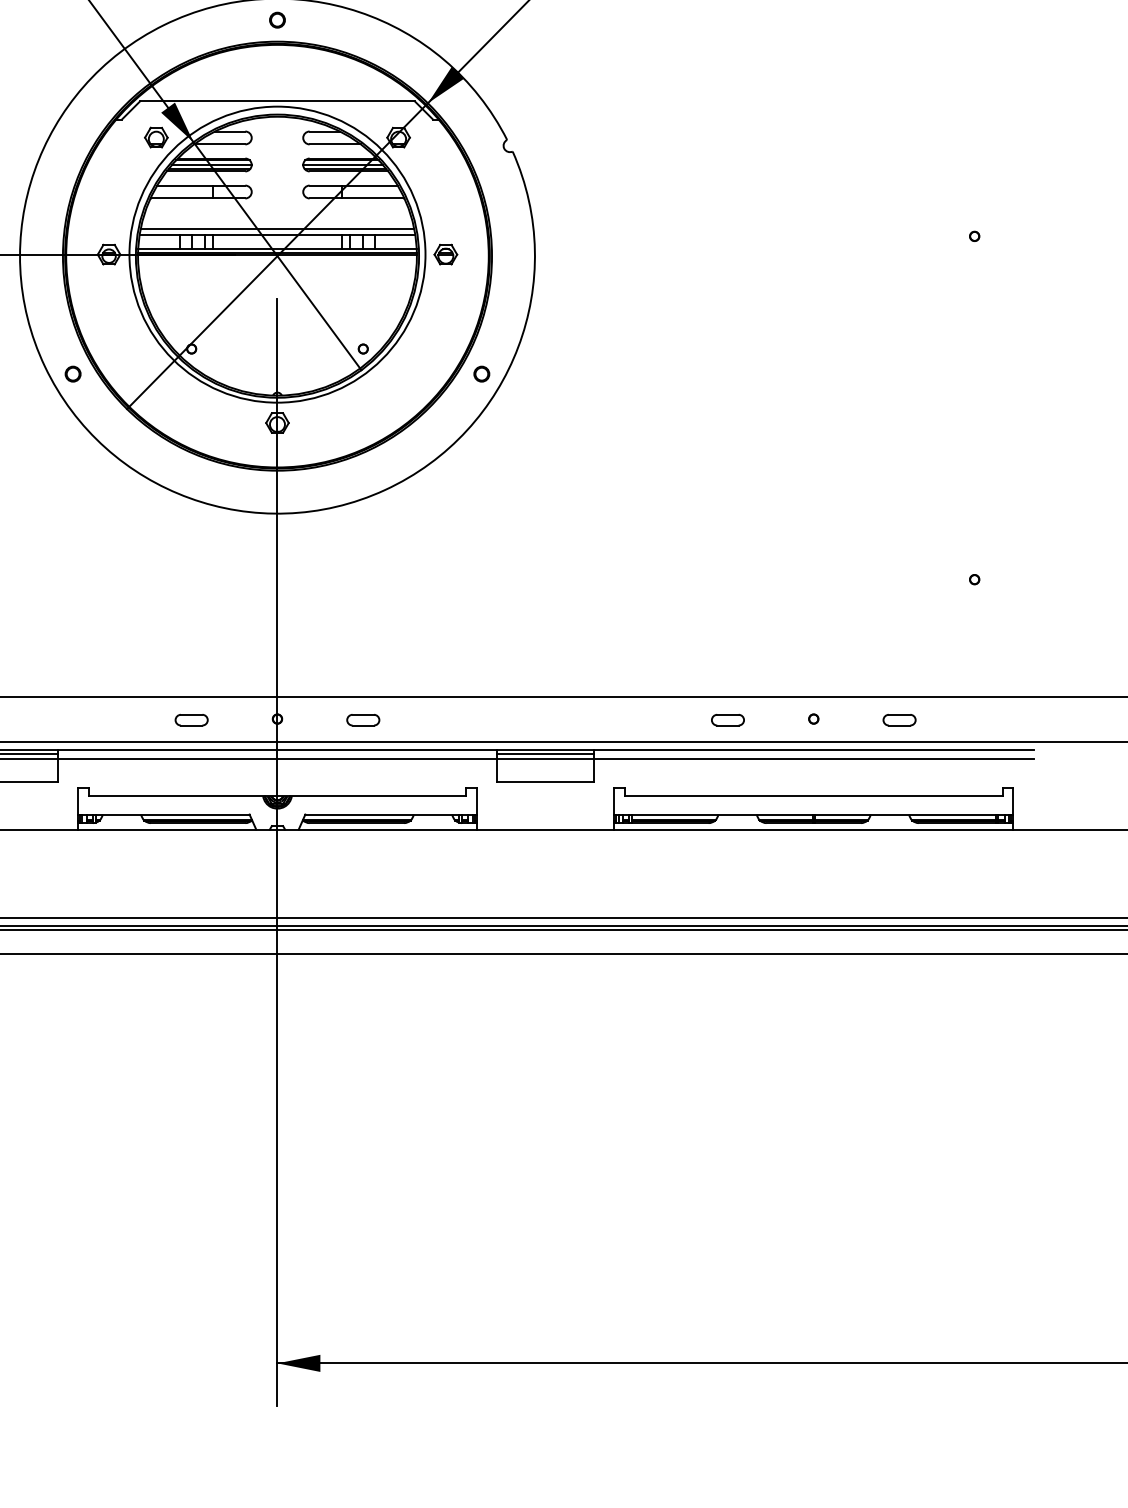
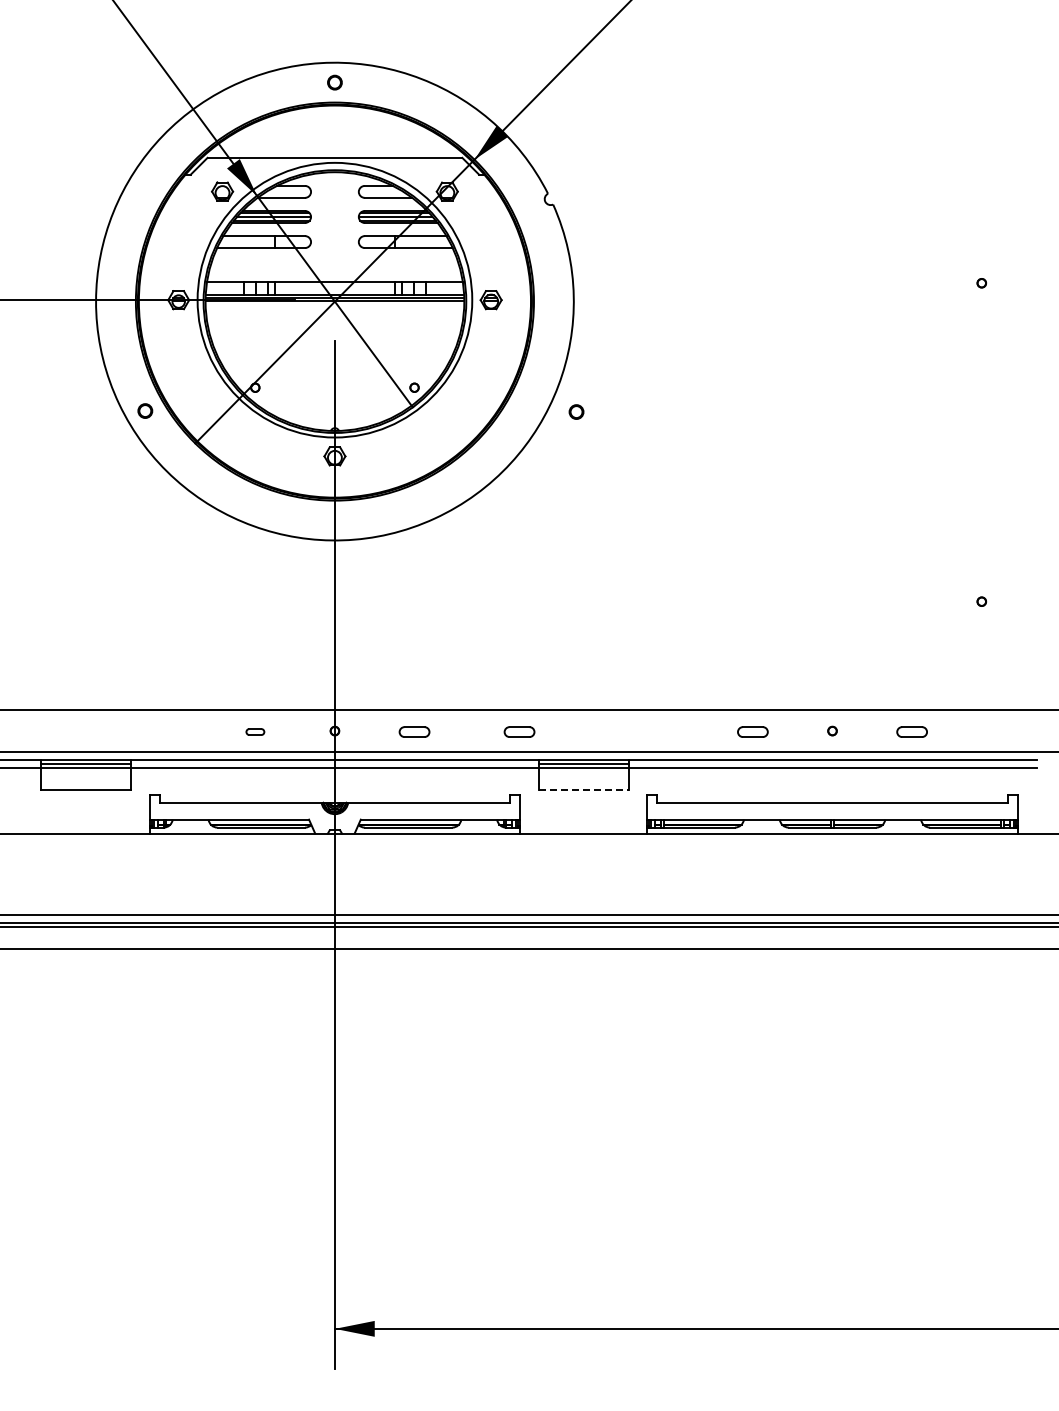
line: (277, 229) -> (334, 276), removed
part: (481, 373) -> (576, 411), moved
part: (191, 719) -> (255, 731), size x0.6
part: (476, 719) -> (519, 731), added
line: (545, 782) -> (583, 789), solid -> dashed

